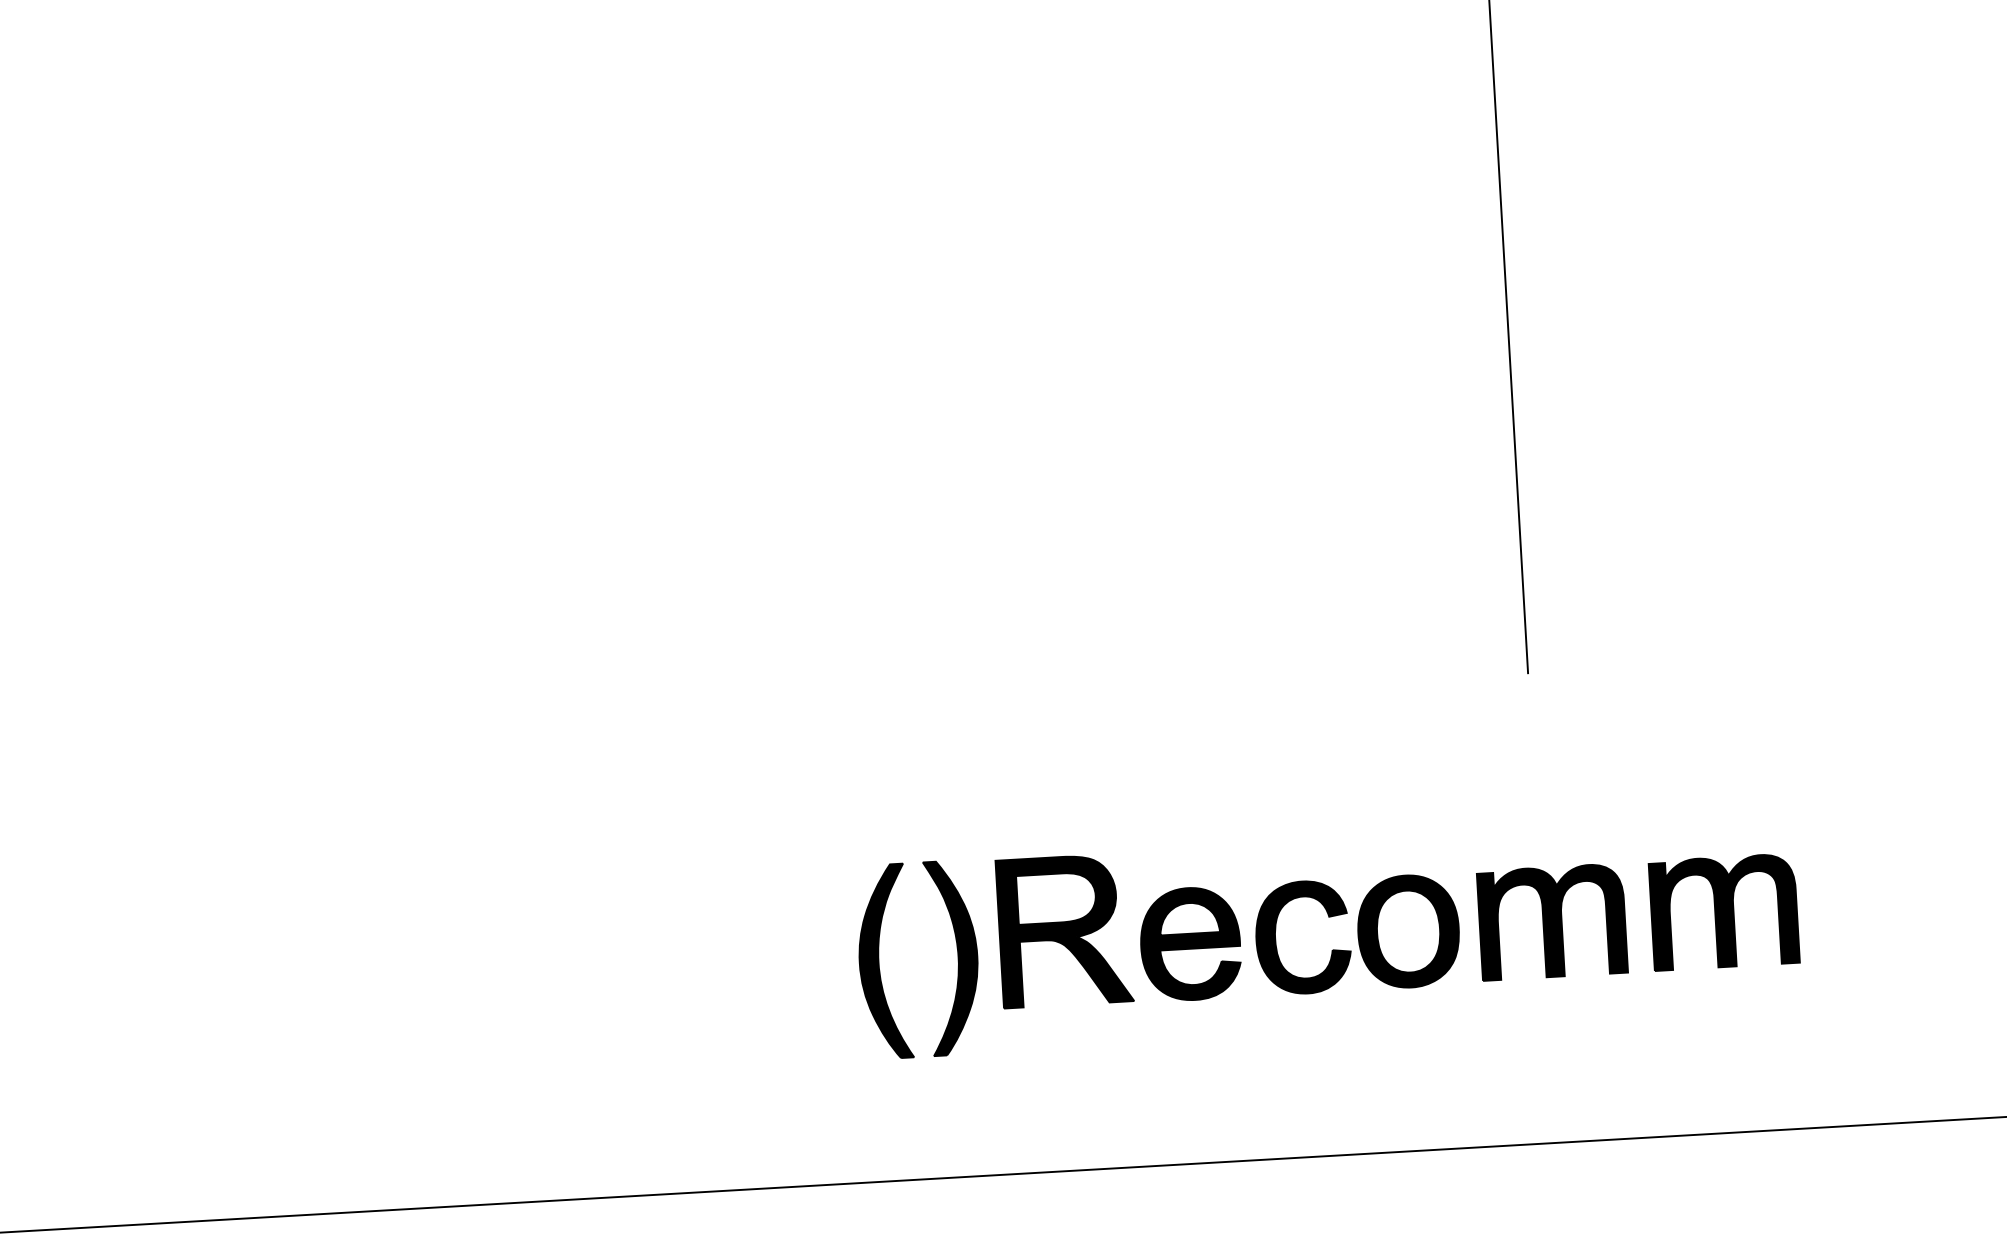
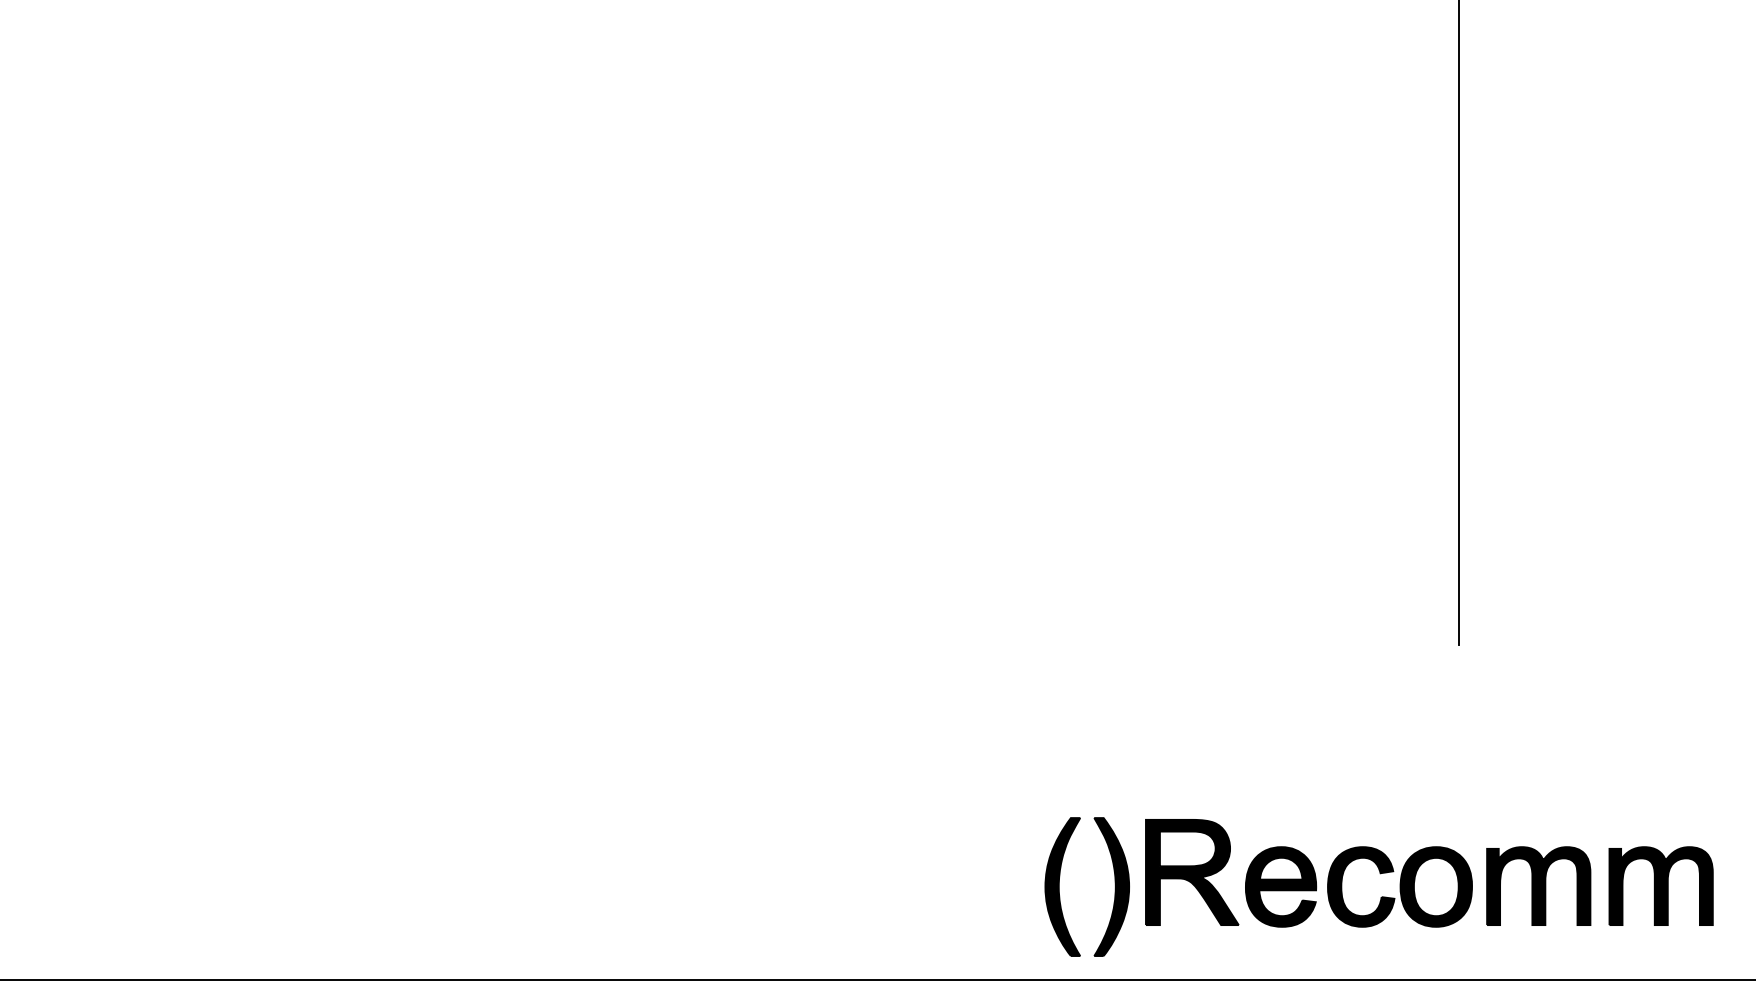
part: (1332, 949) -> (1381, 896), moved

